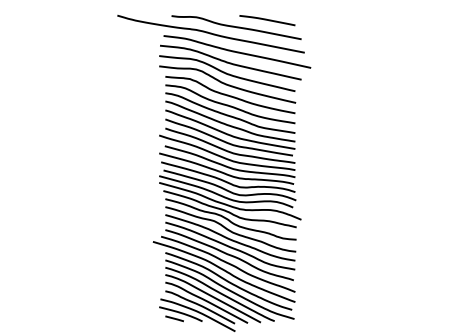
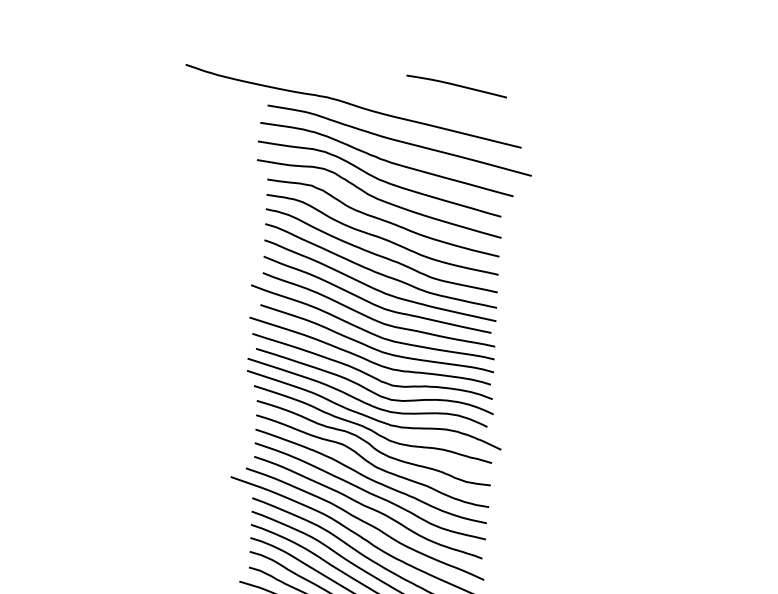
curve: (236, 27) -> (400, 96), removed

